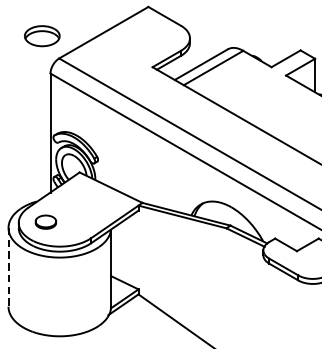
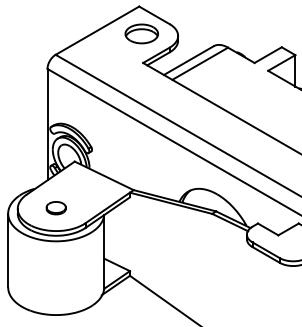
part: (41, 35) -> (141, 33), moved
part: (45, 222) -> (55, 208), moved
line: (8, 267) -> (8, 250), dashed -> solid

